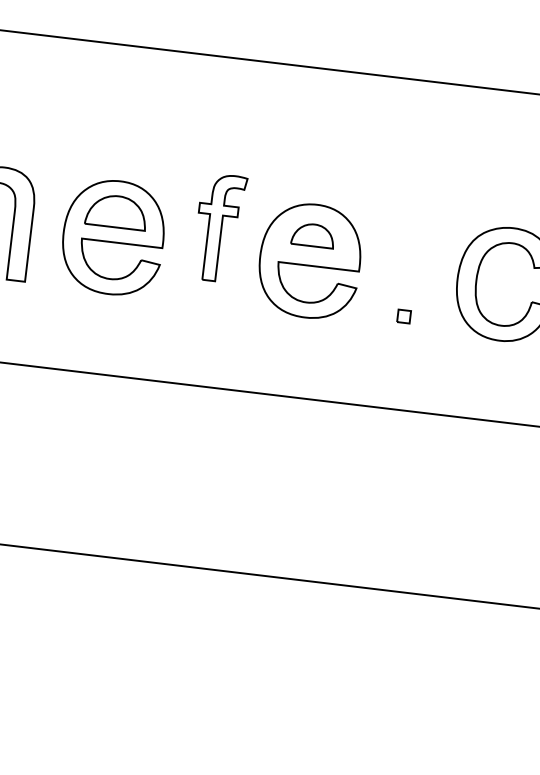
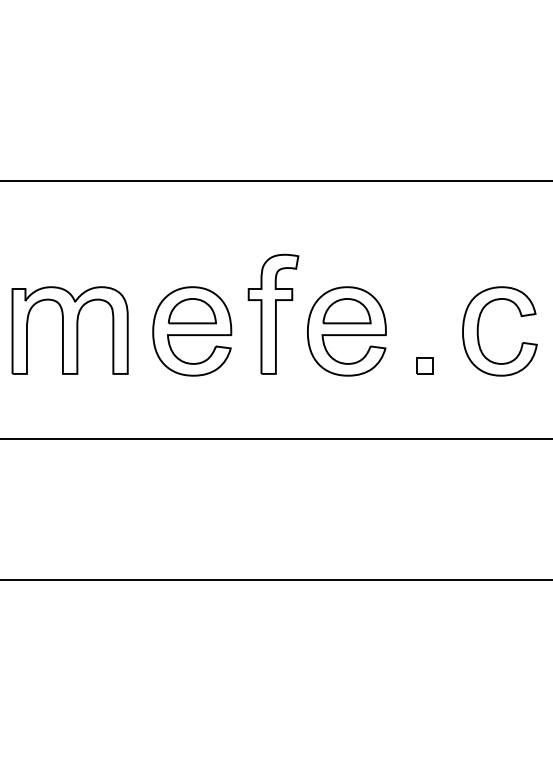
part: (219, 227) -> (273, 313), size x1.43
part: (312, 235) -> (346, 311), size x1.43
part: (403, 316) -> (424, 365), size x1.67

